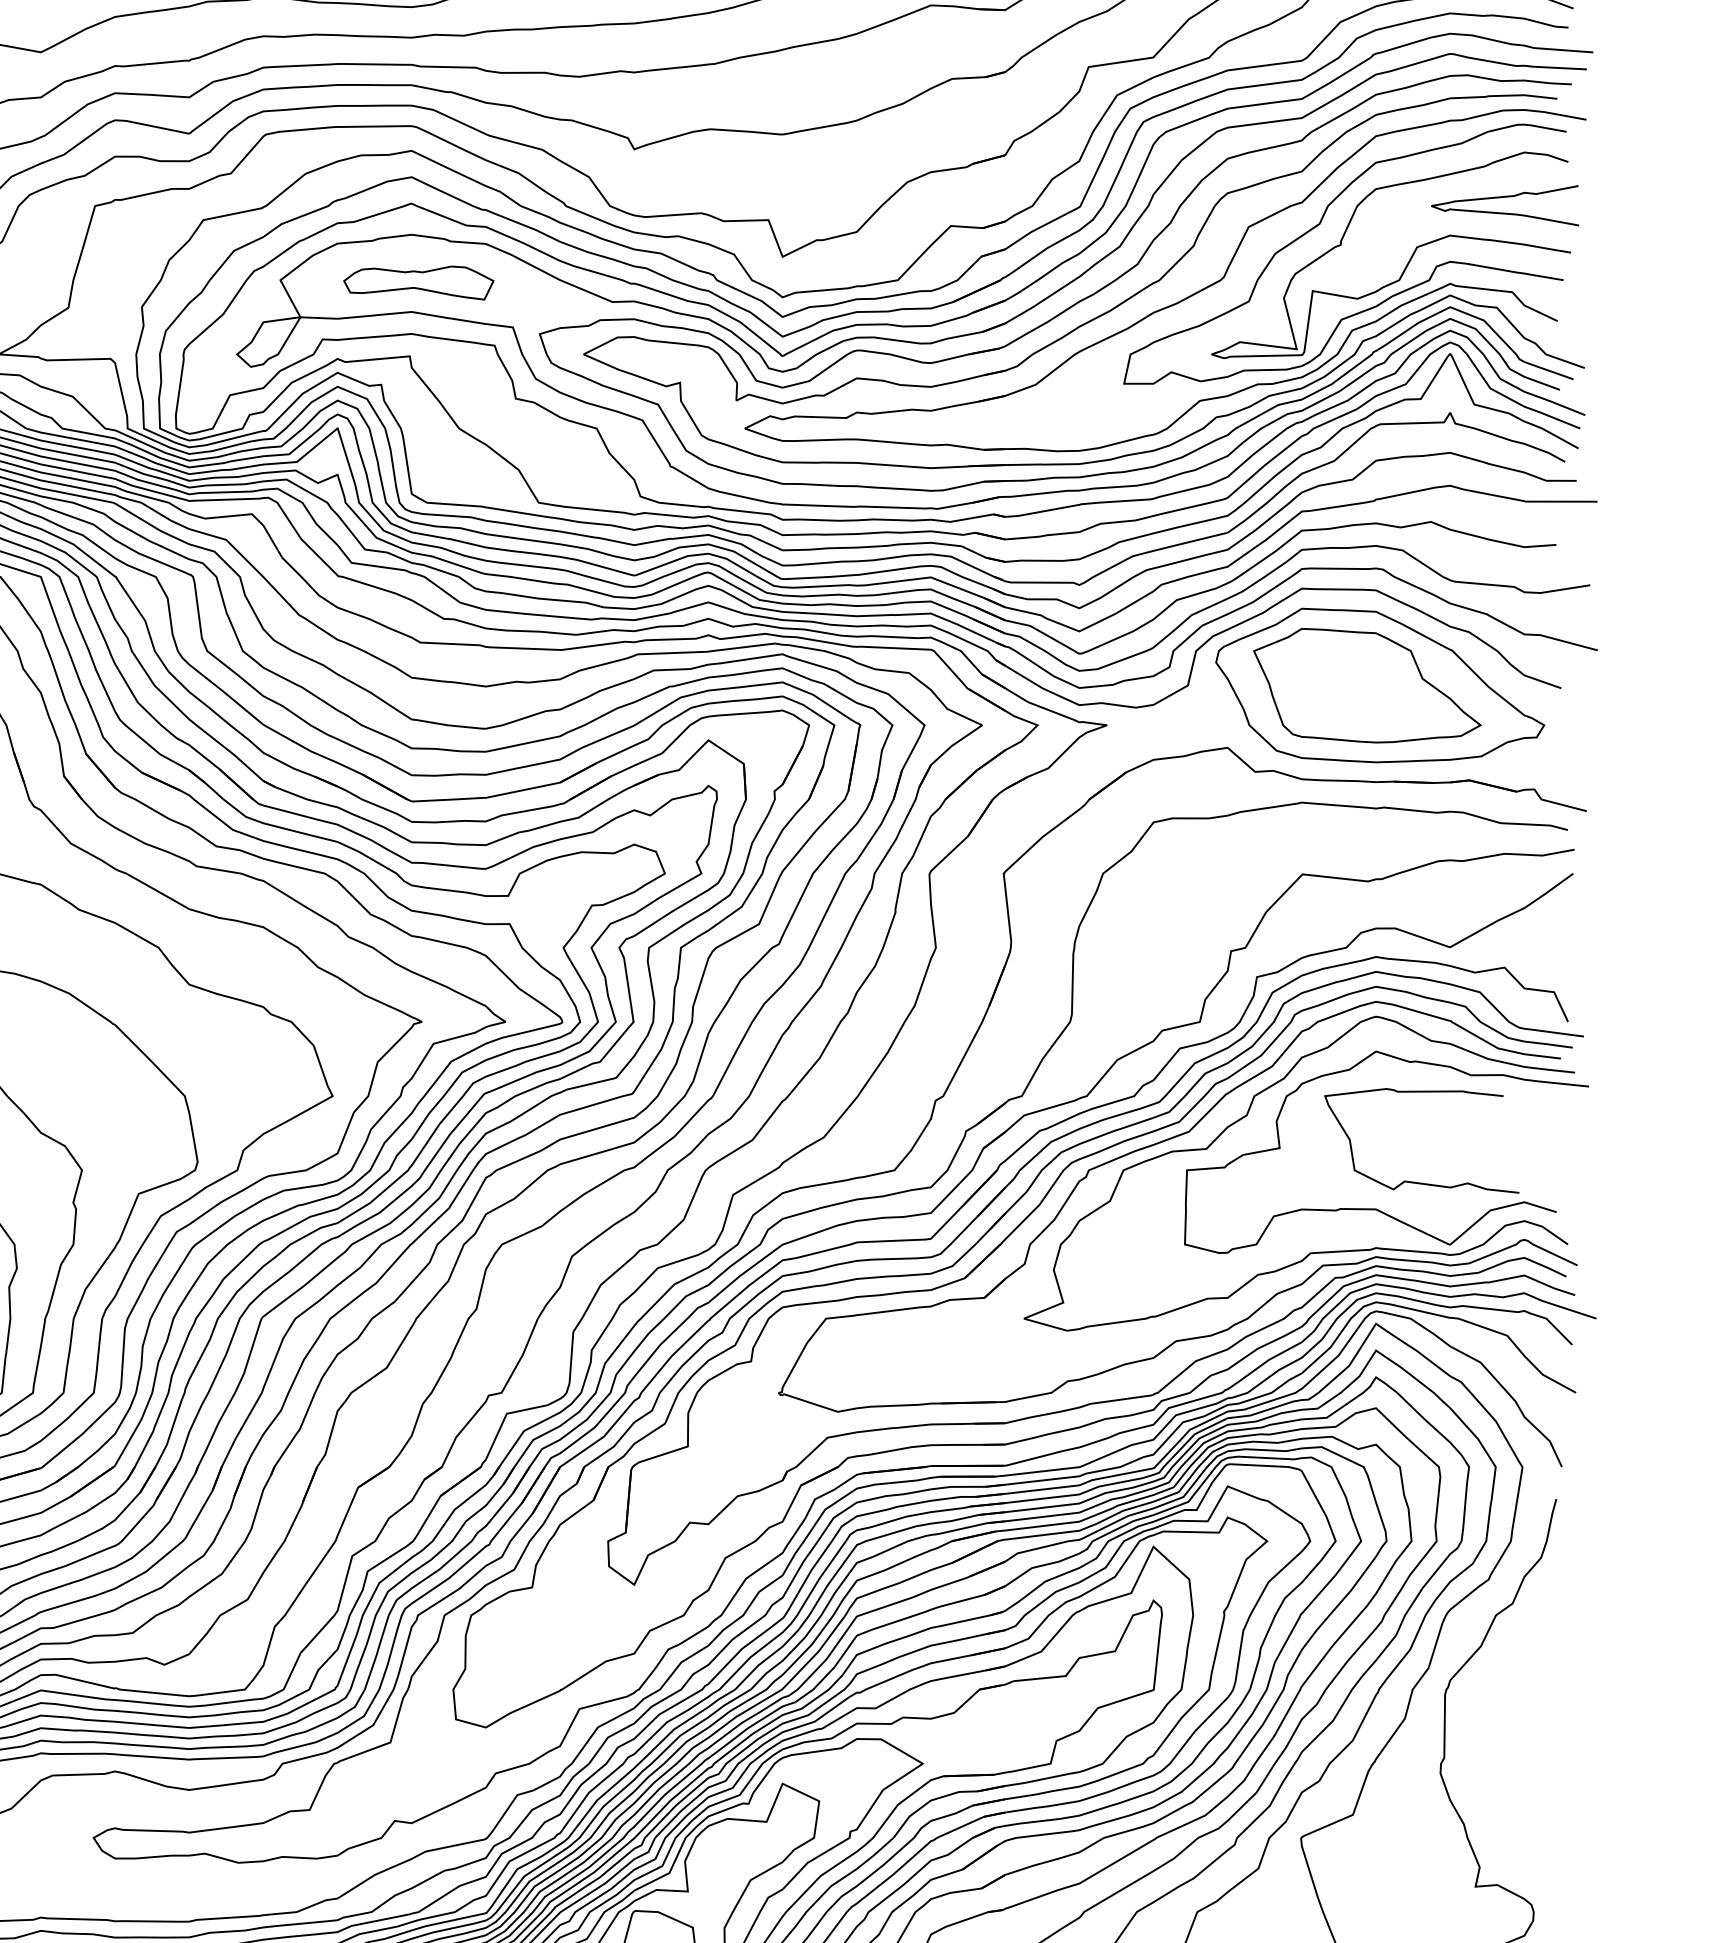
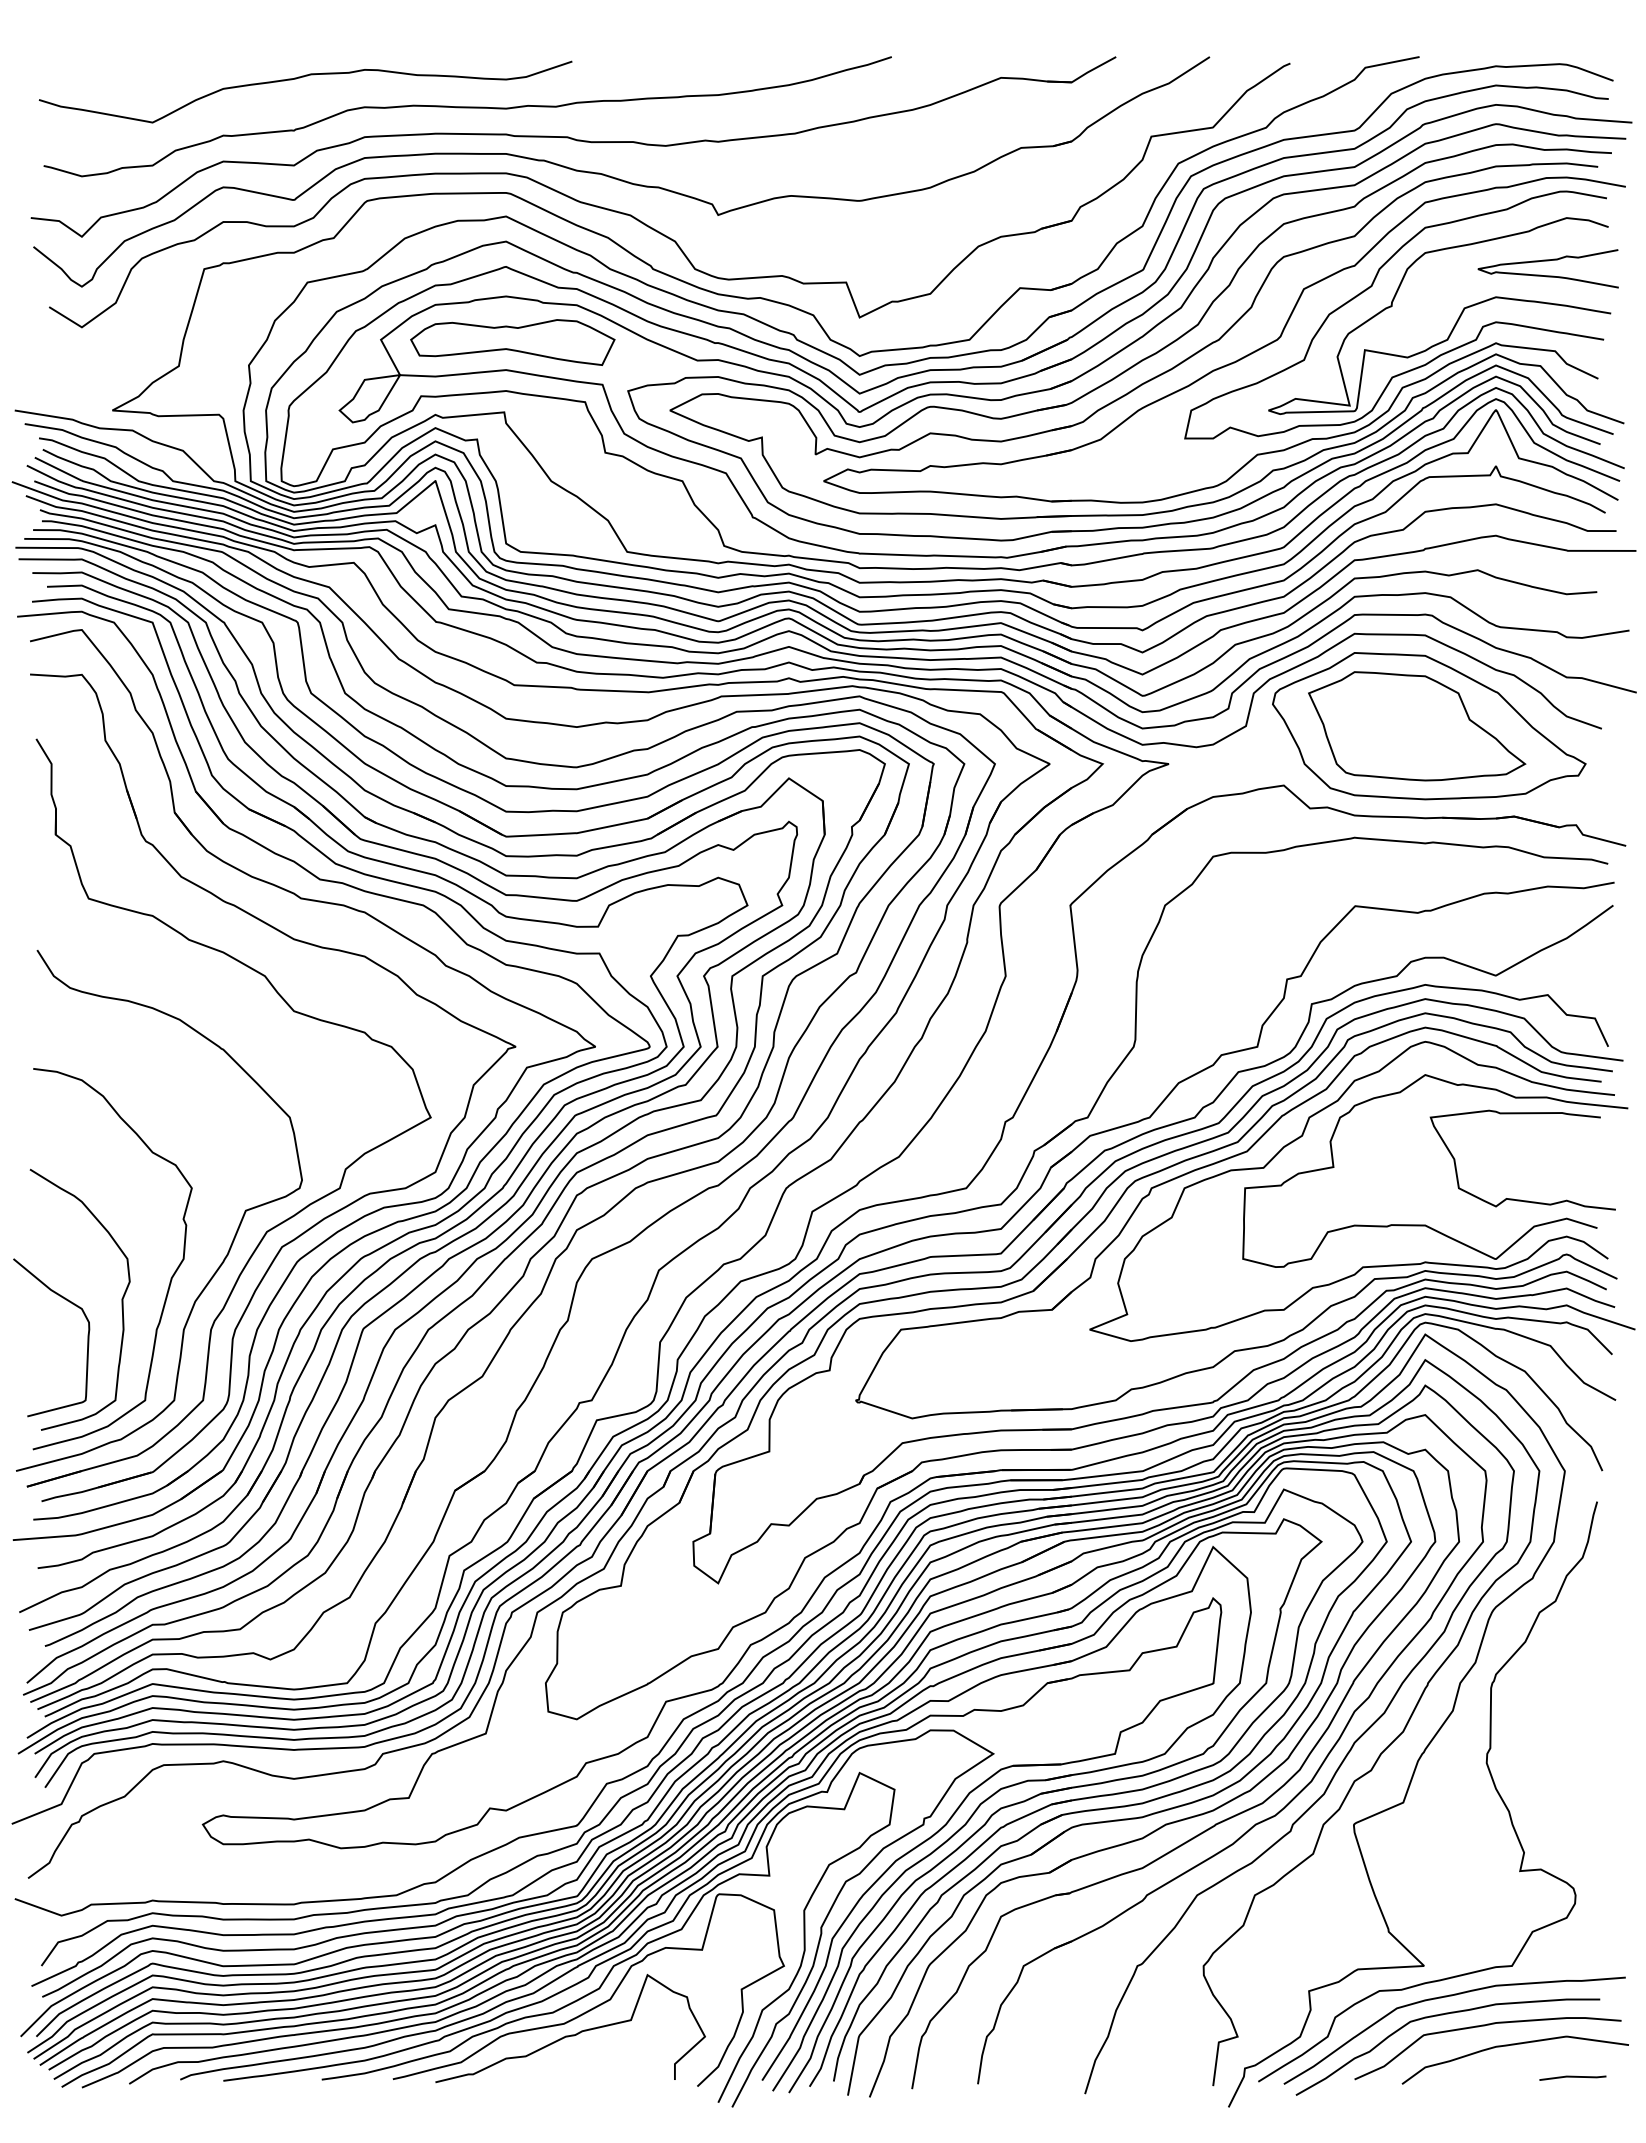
part: (418, 283) -> (512, 342), size x1.43
curve: (1420, 1182) -> (1521, 1199), moved

